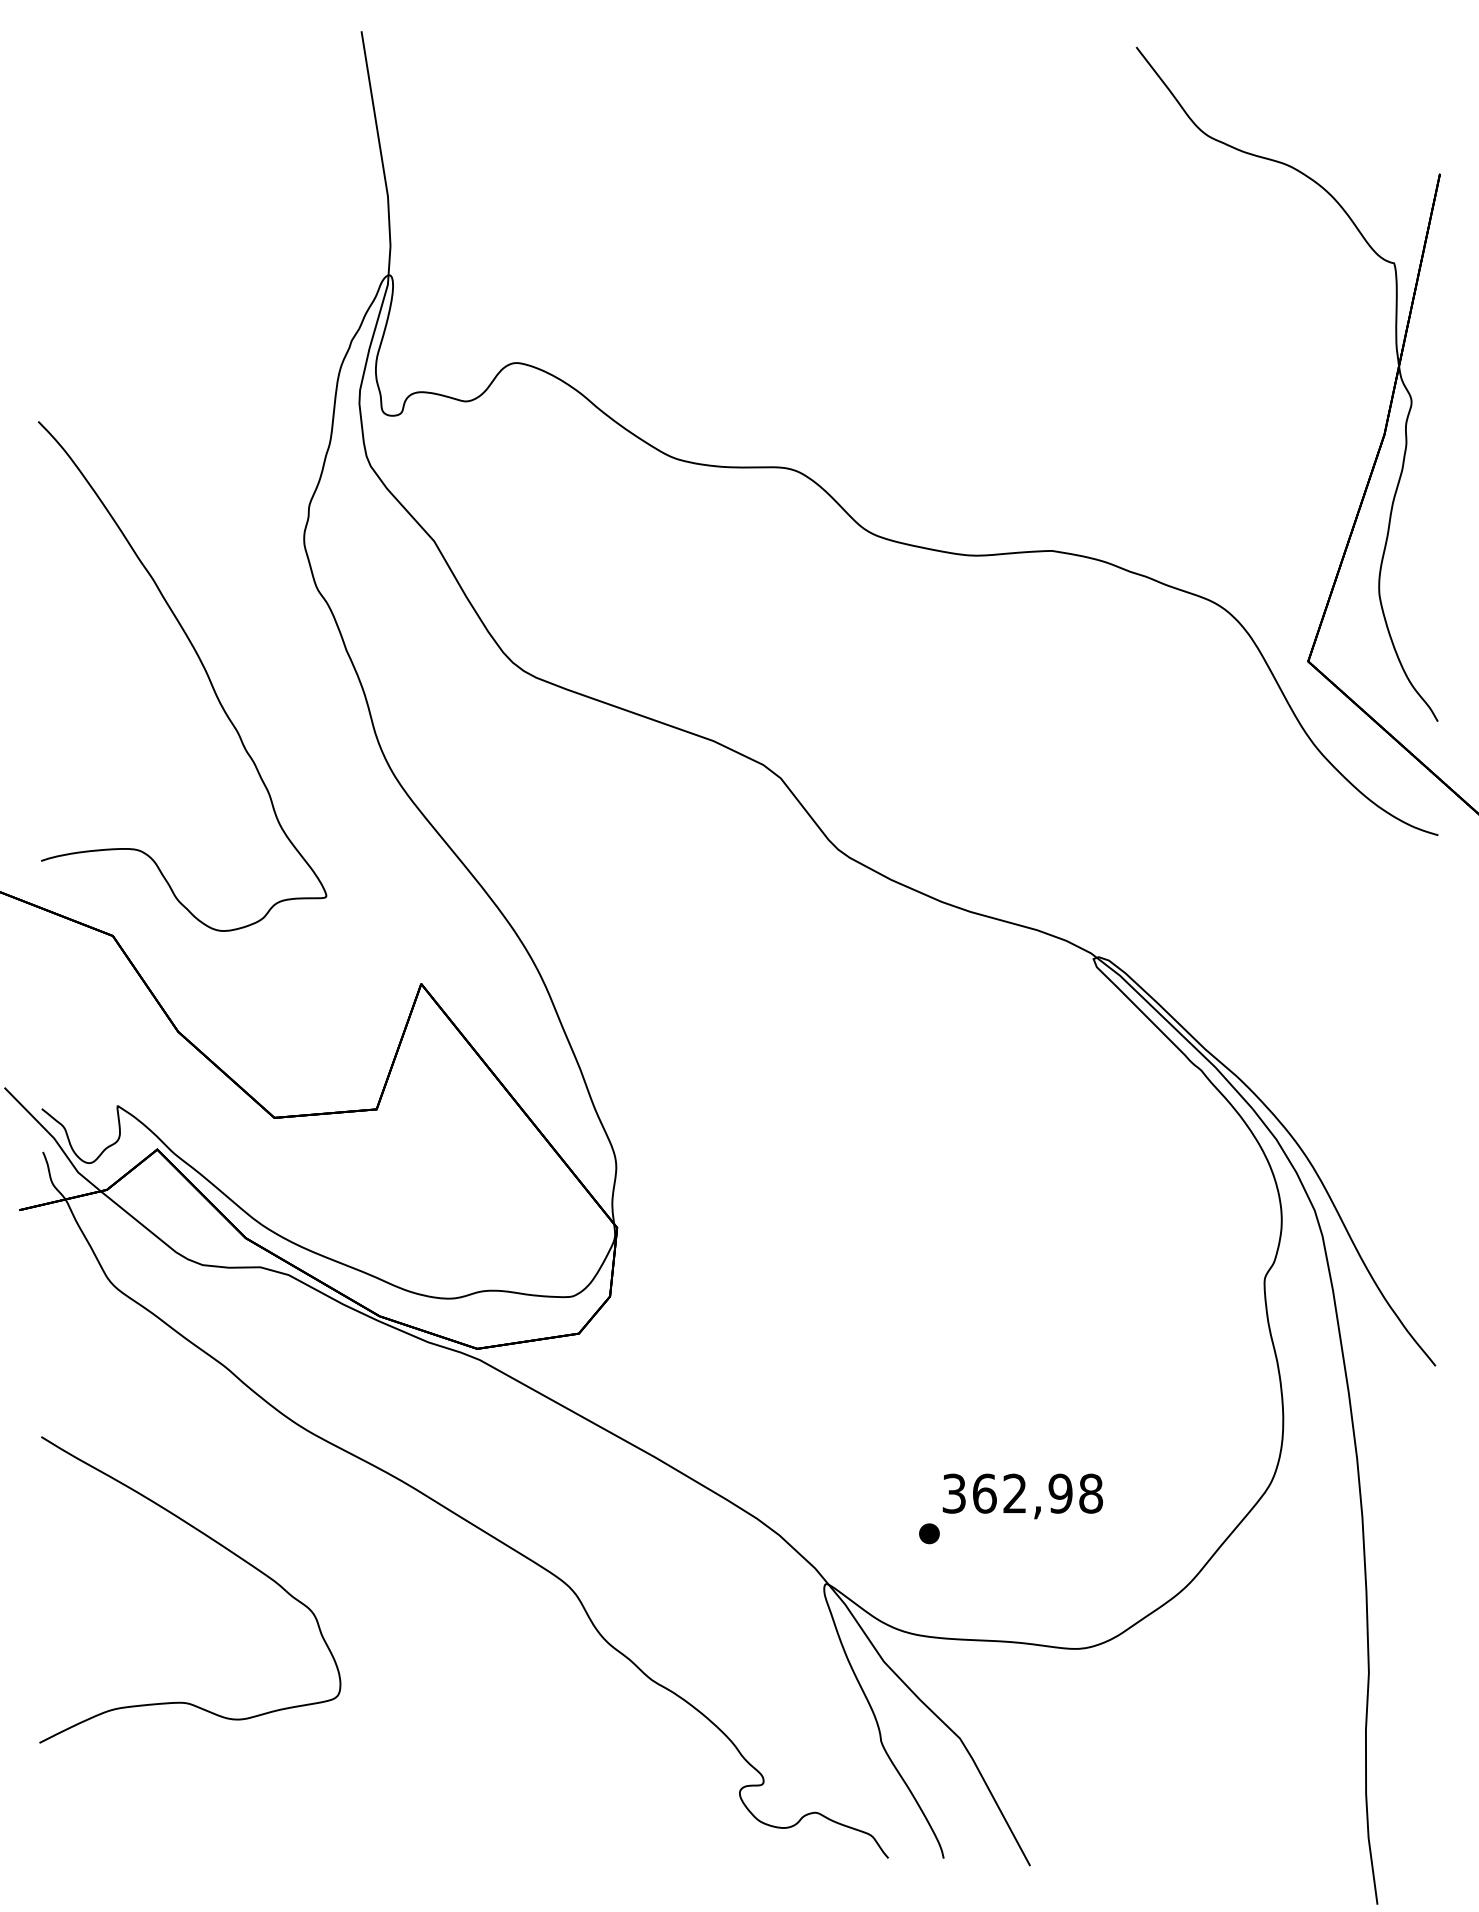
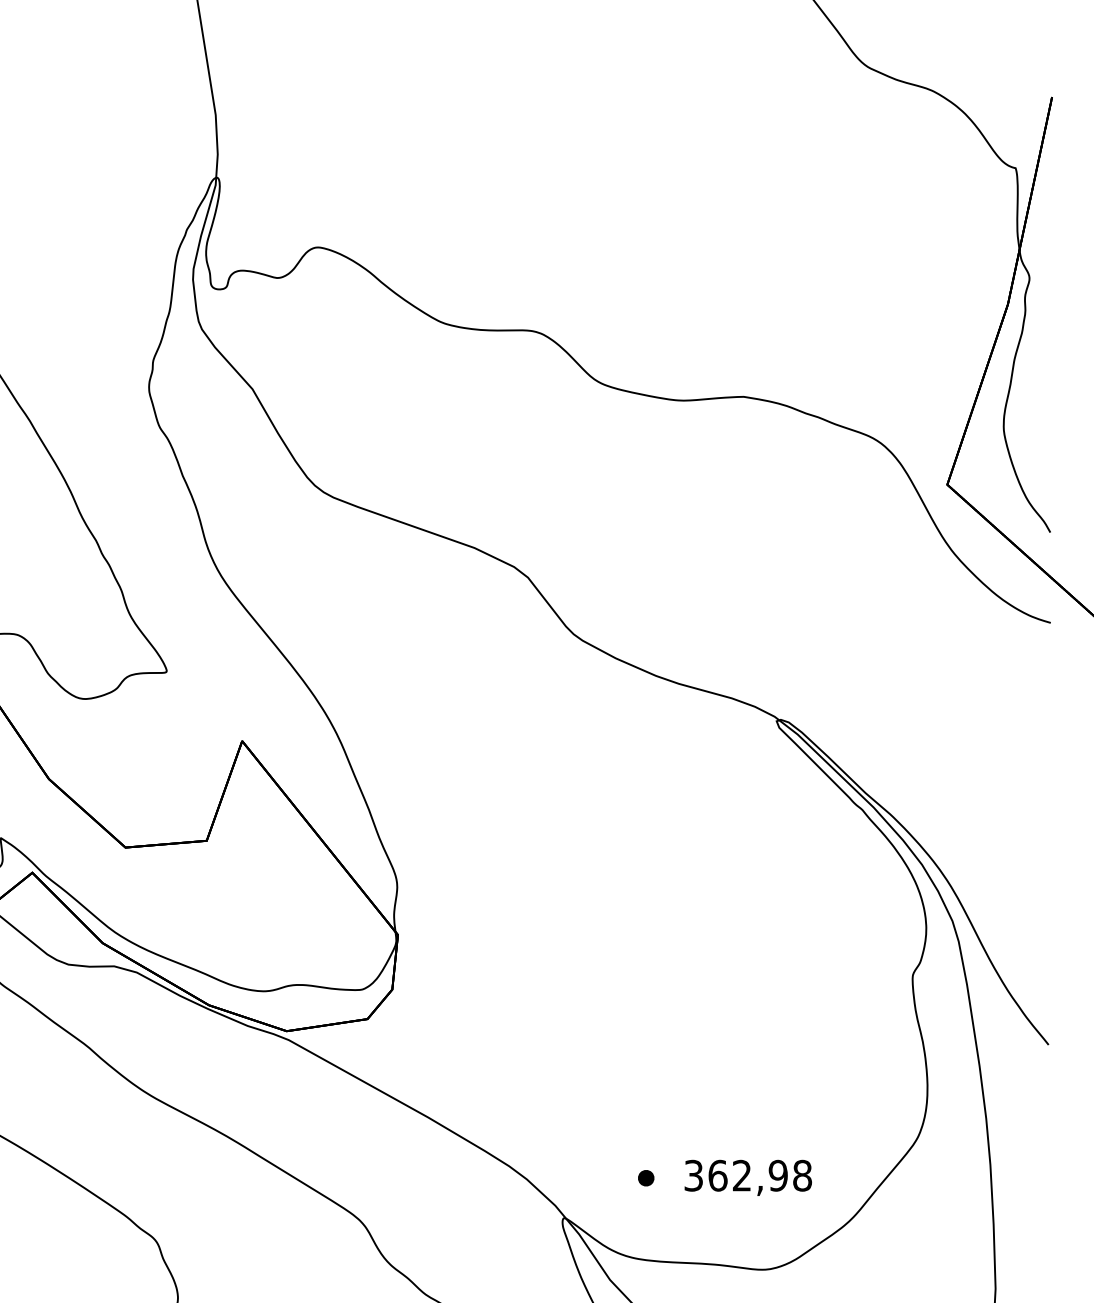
text: (1022, 1496) -> (748, 1177), moved

